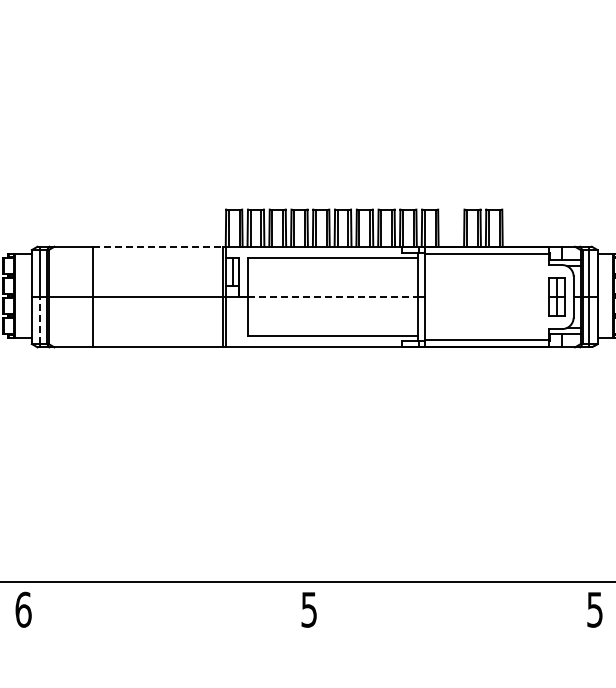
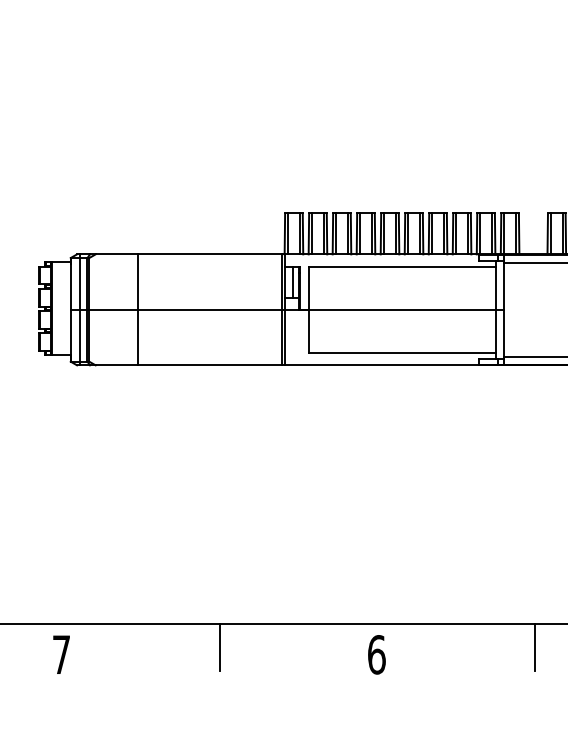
line: (158, 246) -> (210, 254), dashed -> solid
line: (332, 297) -> (402, 310), dashed -> solid
line: (40, 320) -> (80, 335), dashed -> solid
line: (166, 602) -> (219, 646), added
line: (452, 602) -> (534, 646), added
text: (23, 609) -> (61, 654), 6 -> 7
text: (309, 609) -> (377, 654), 5 -> 6

